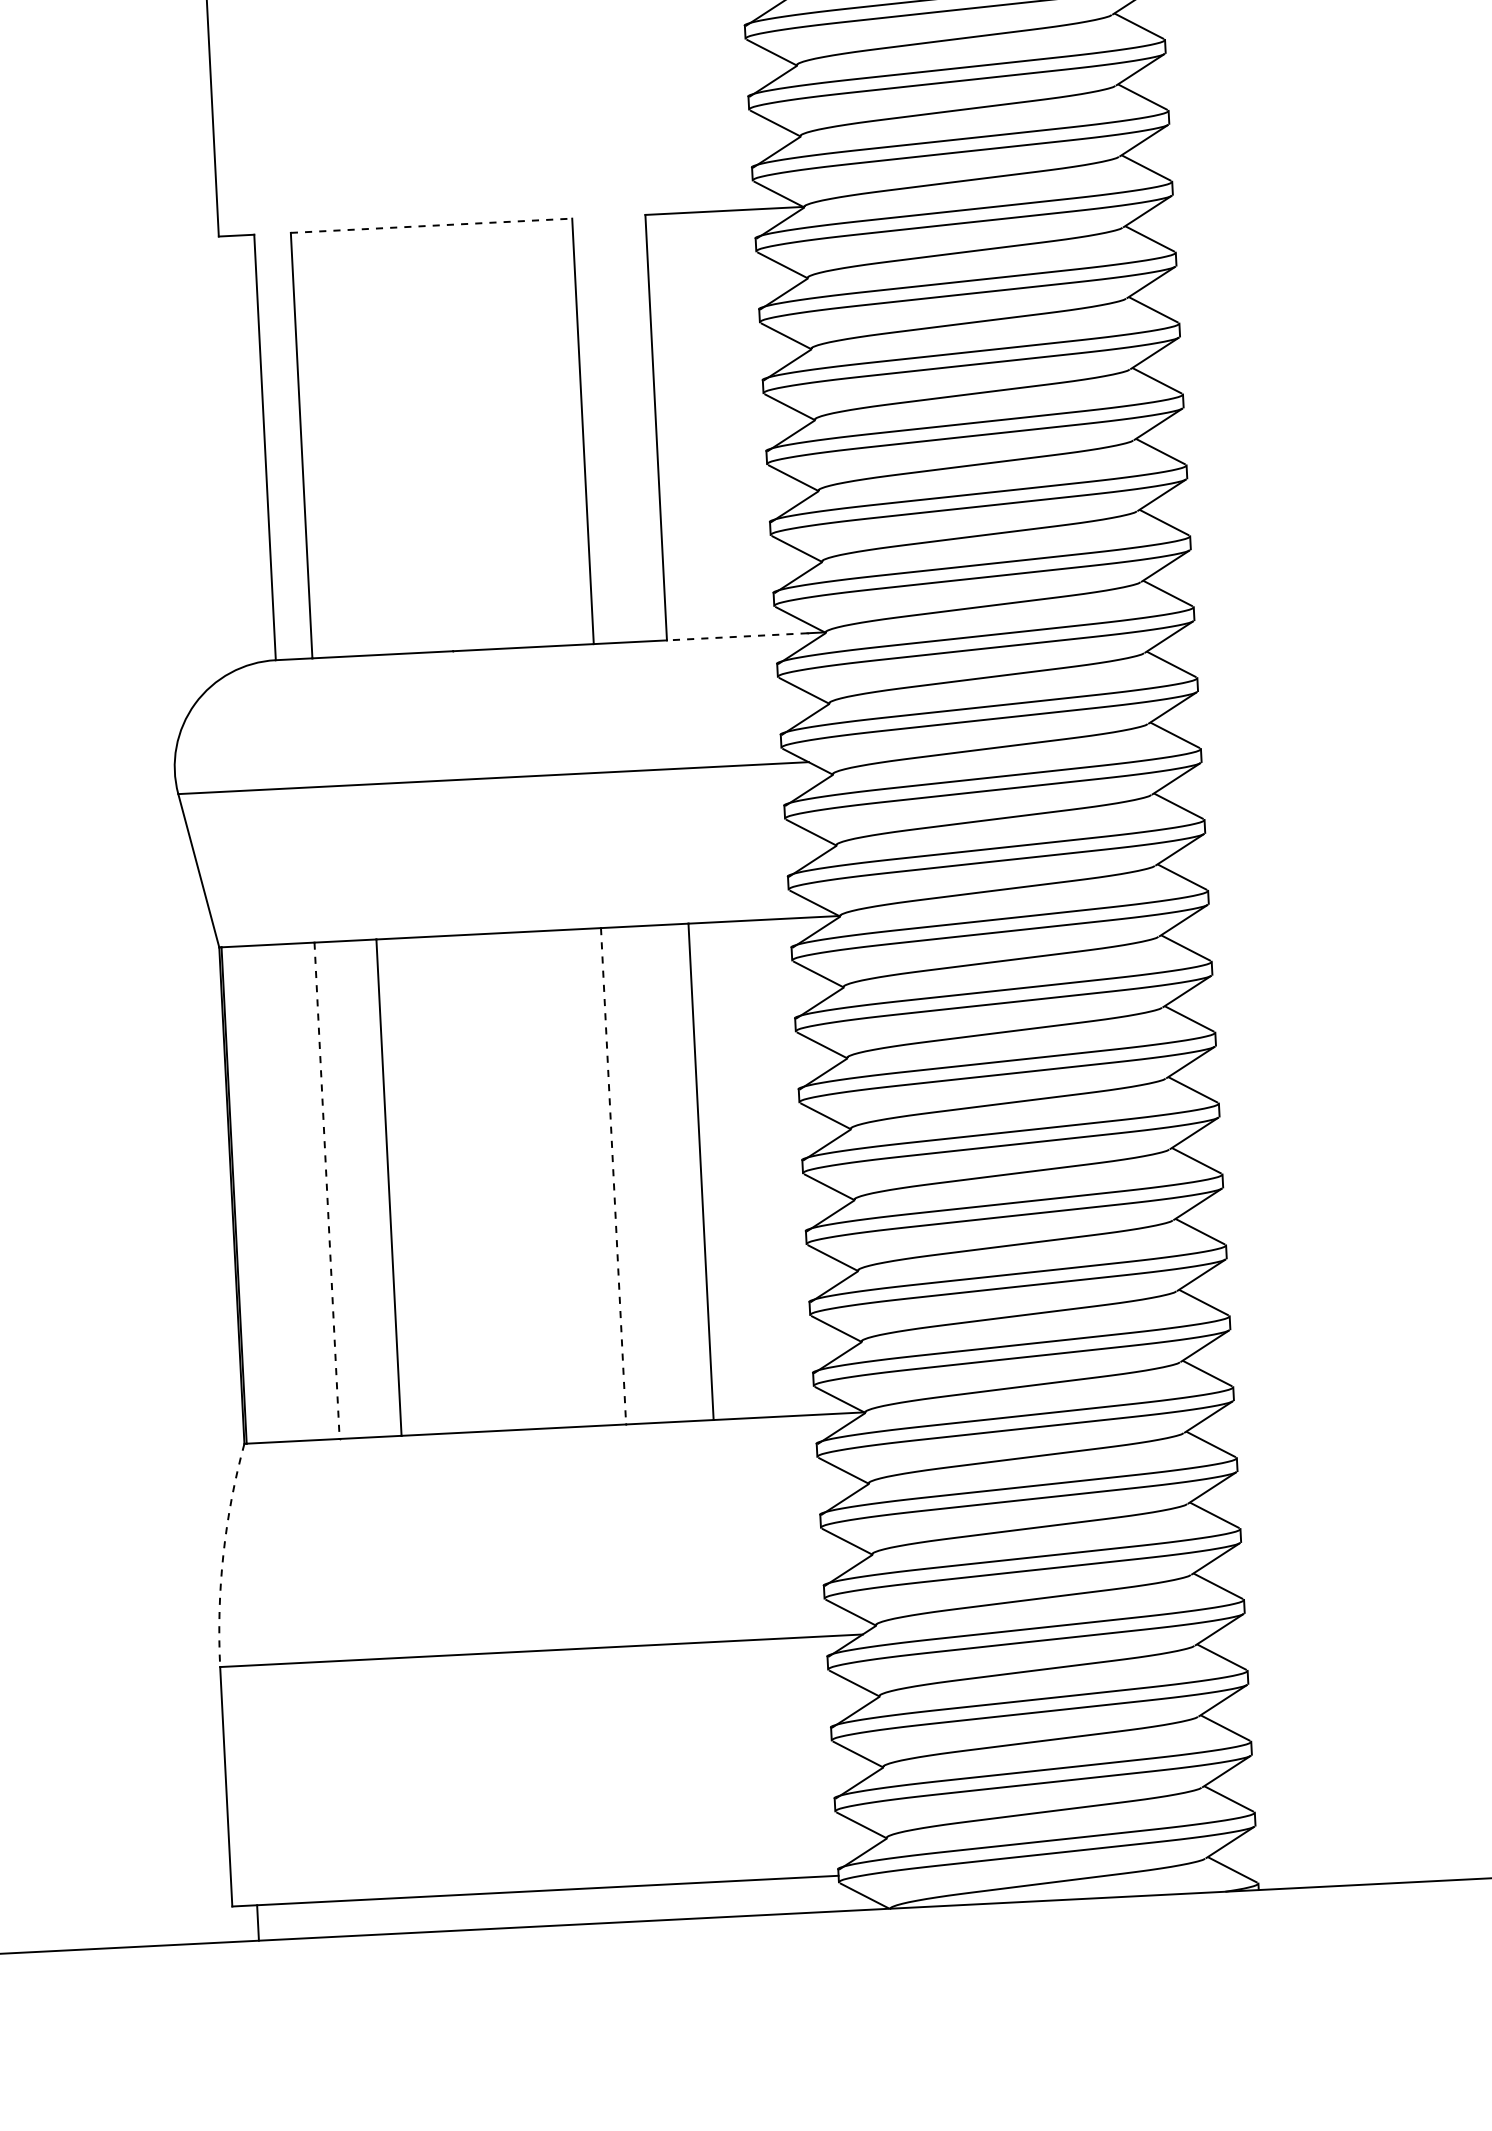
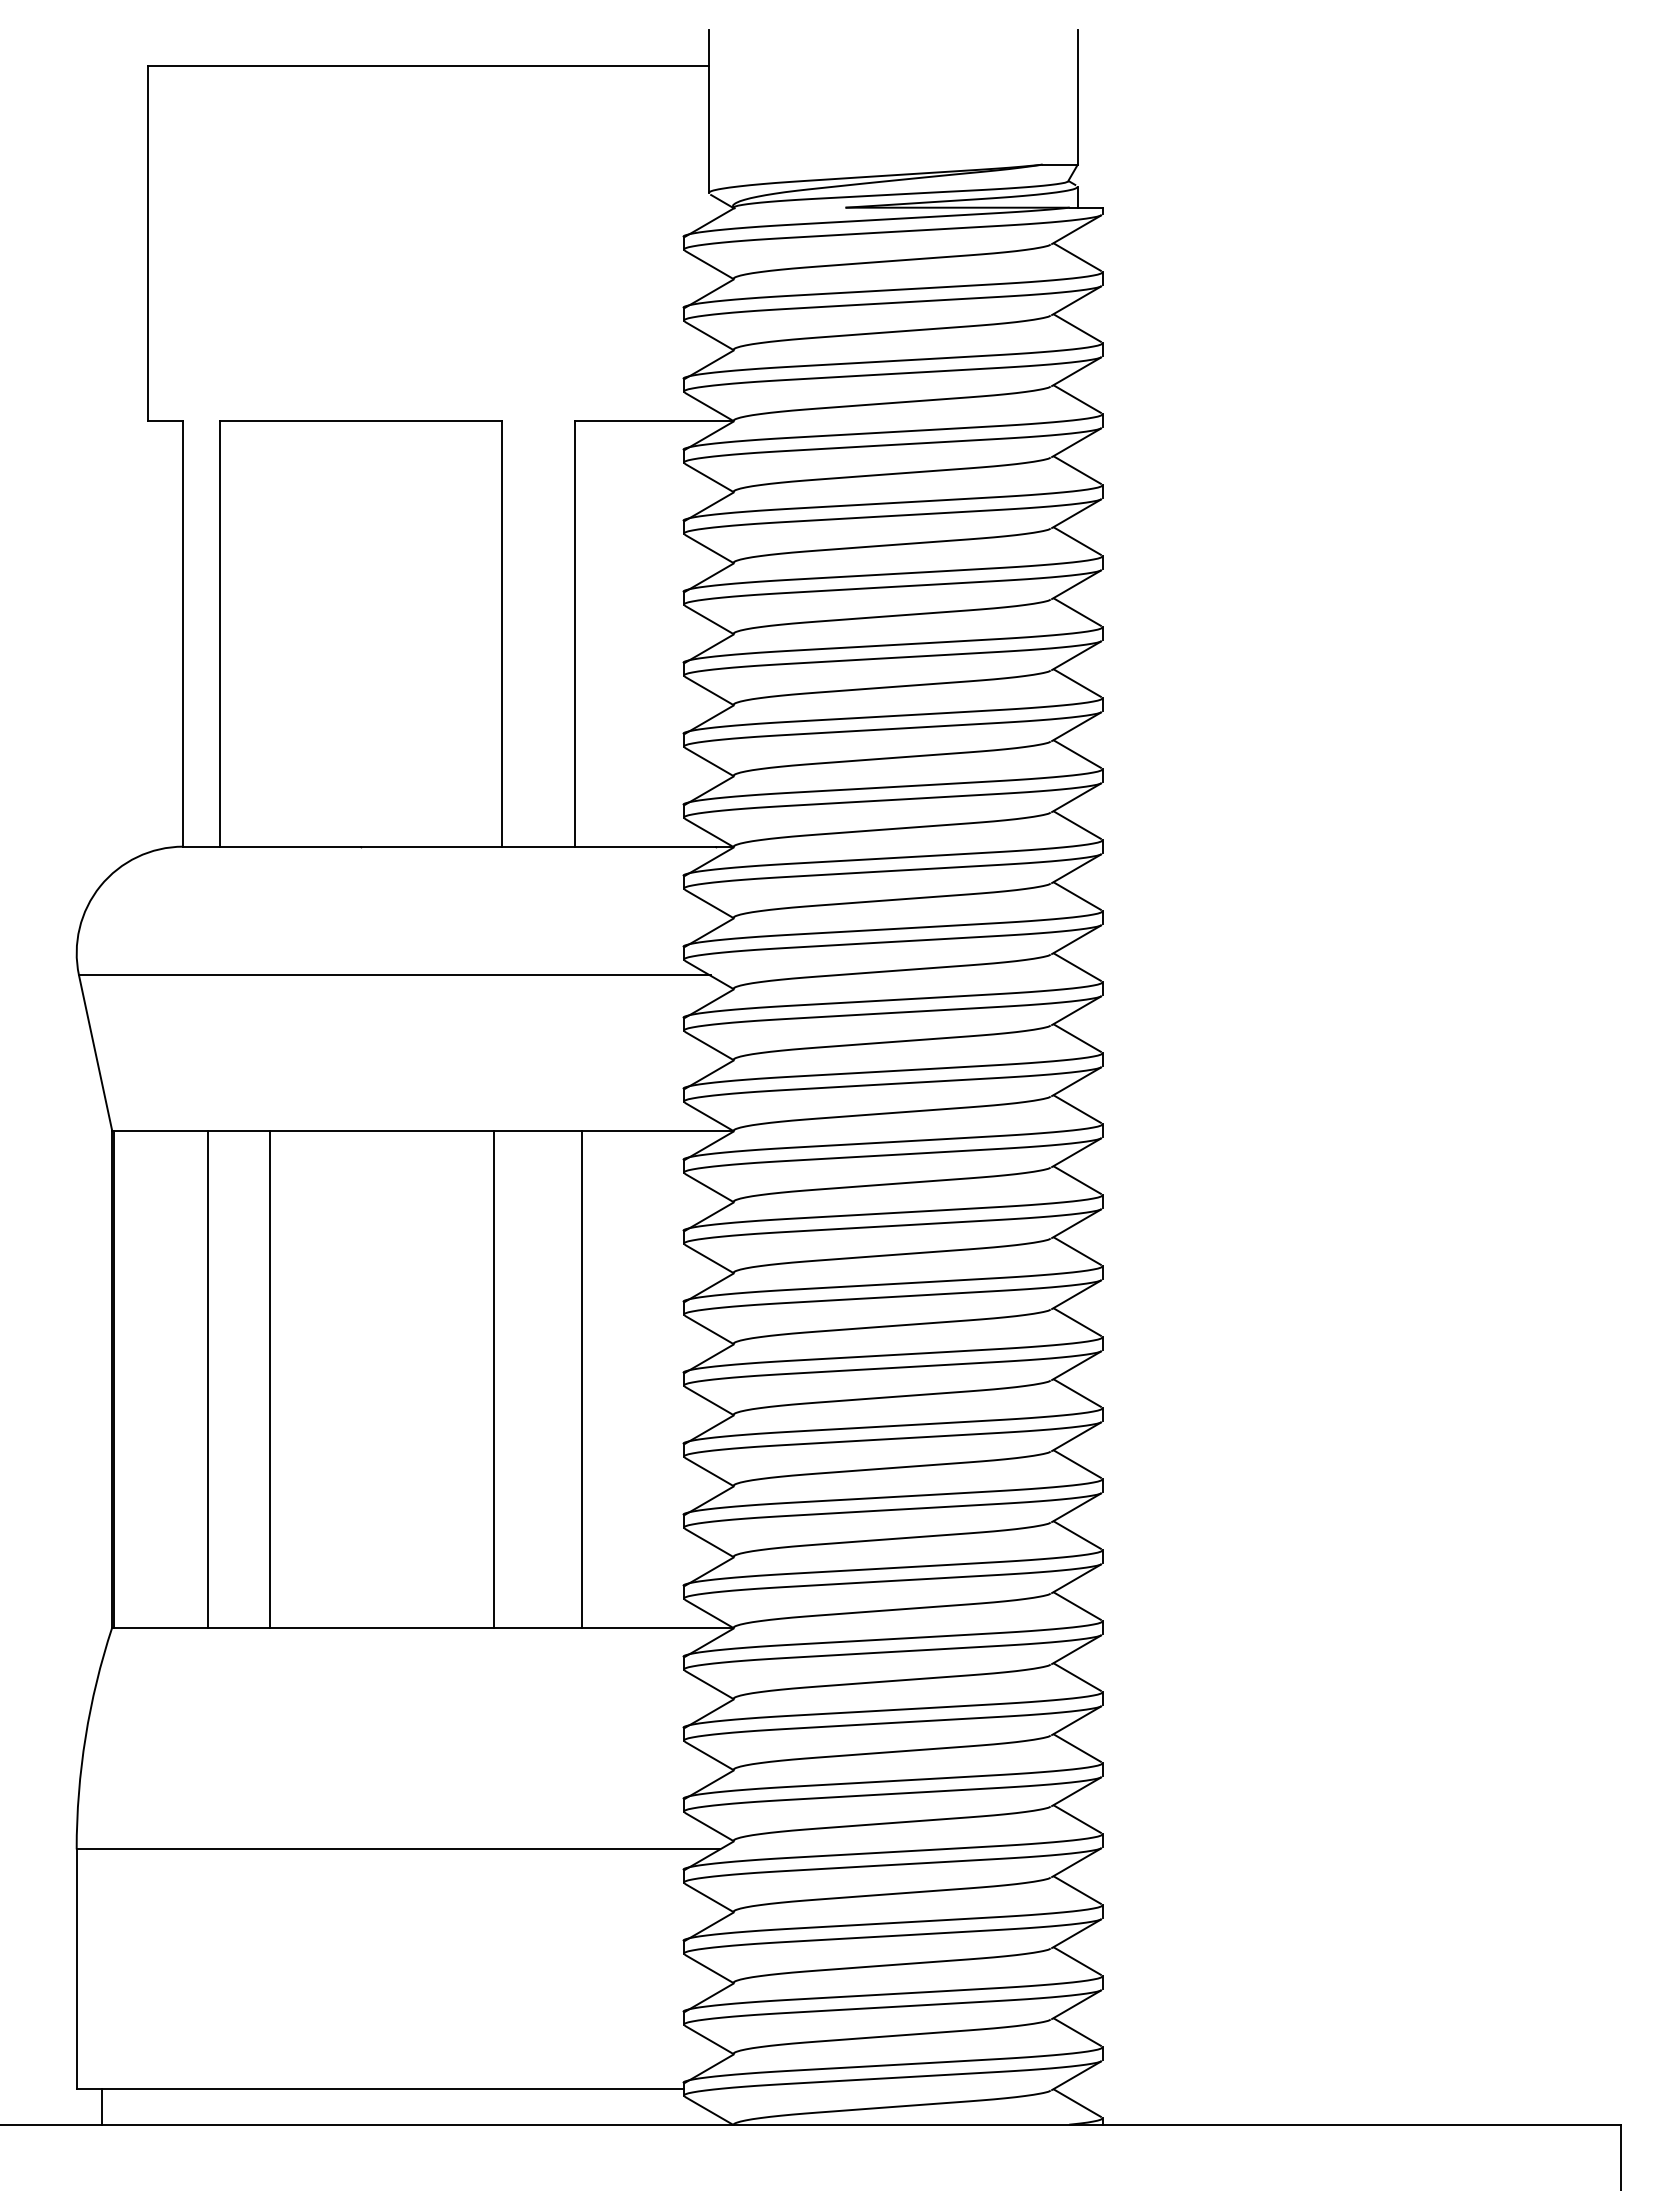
line: (431, 225) -> (360, 420), dashed -> solid
line: (736, 636) -> (644, 846), dashed -> solid
line: (613, 1176) -> (494, 1379), dashed -> solid
line: (327, 1191) -> (207, 1379), dashed -> solid
arc: (223, 1554) -> (85, 1737), dashed -> solid

